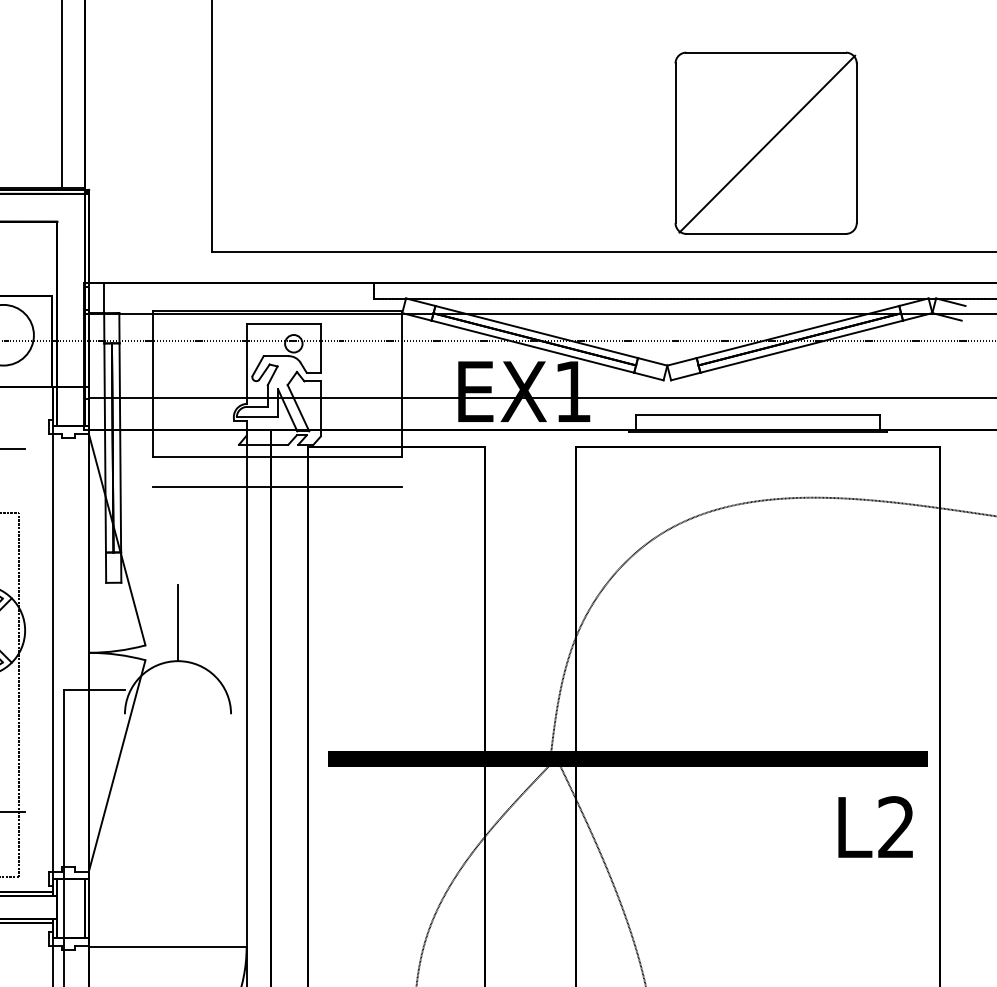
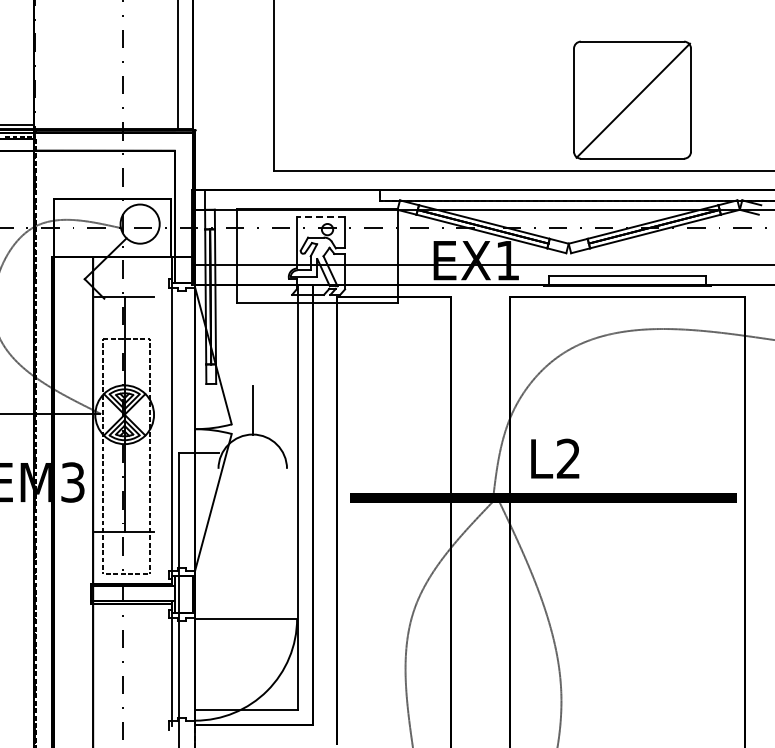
line: (284, 323) -> (321, 216), solid -> dashed
line: (276, 487) -> (316, 322), removed
text: (876, 826) -> (555, 458), moved

